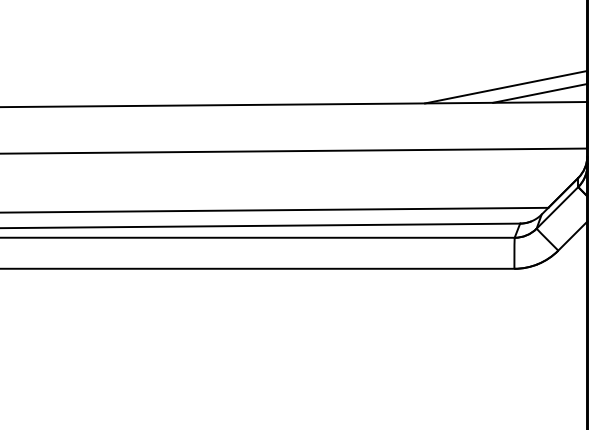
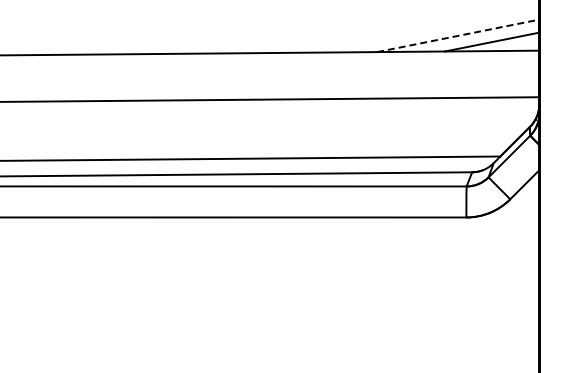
line: (506, 87) -> (458, 36), solid -> dashed

